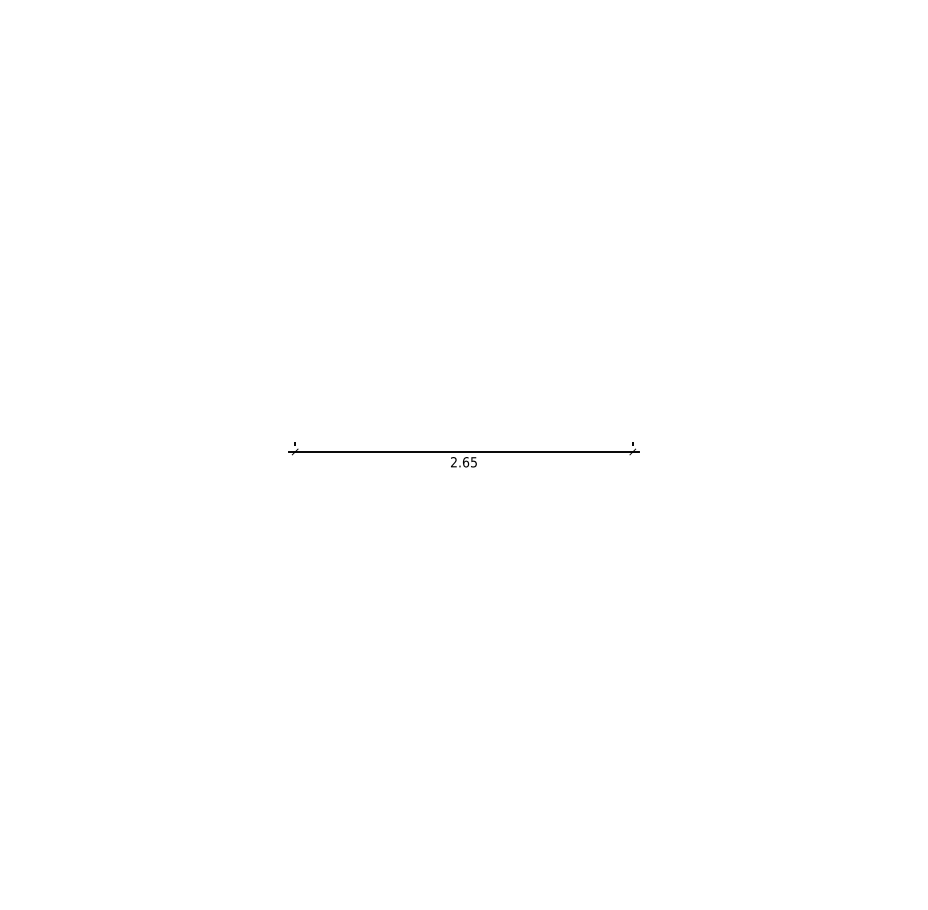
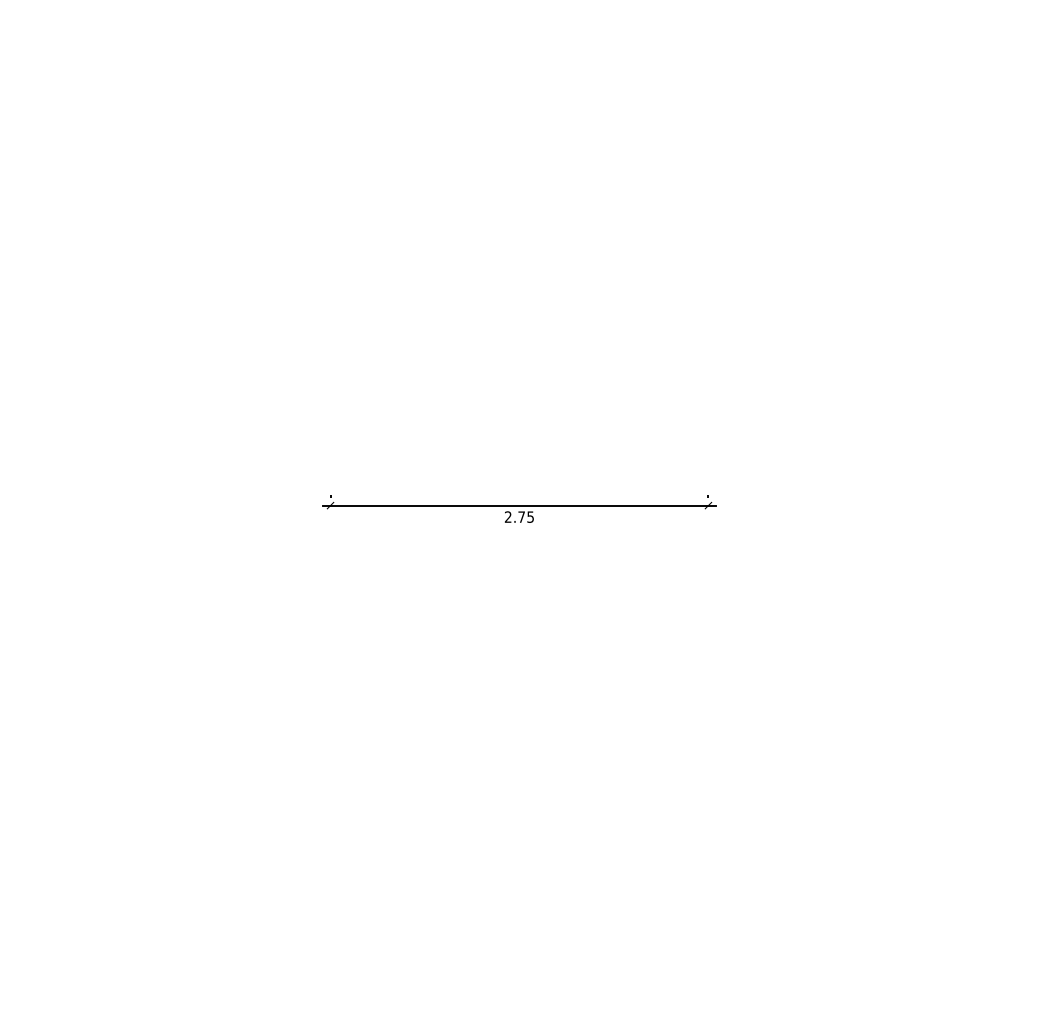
text: (465, 461) -> (521, 516), 2.65 -> 2.75

